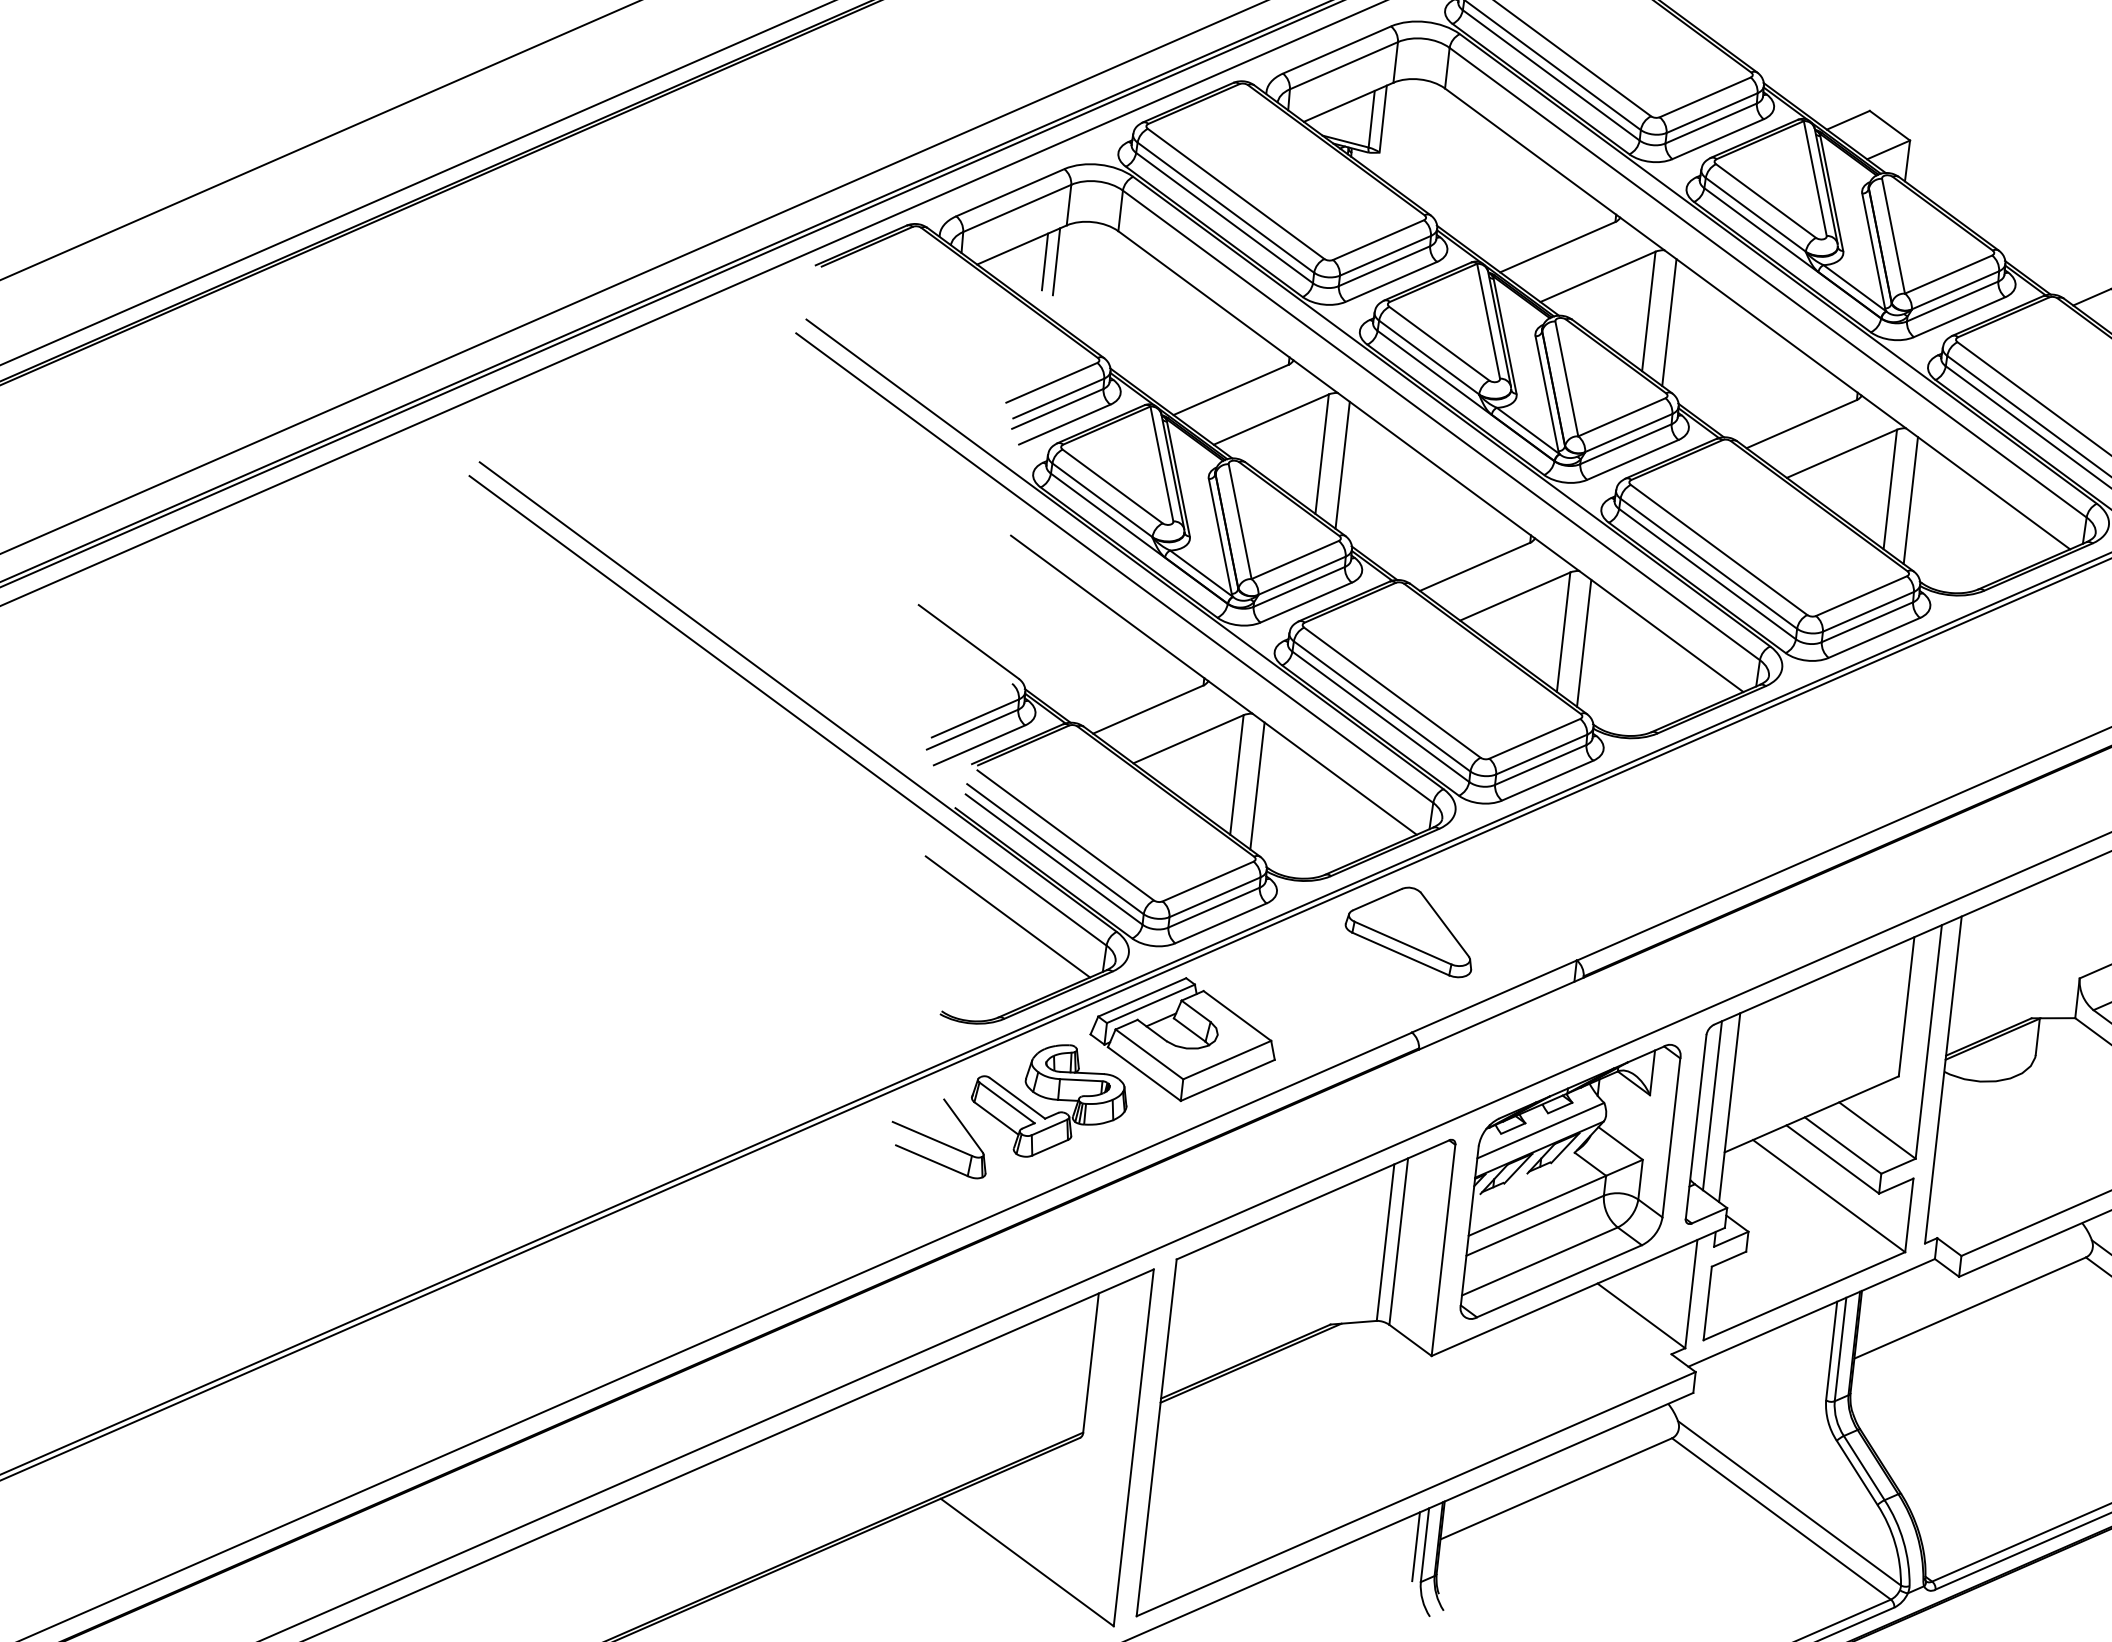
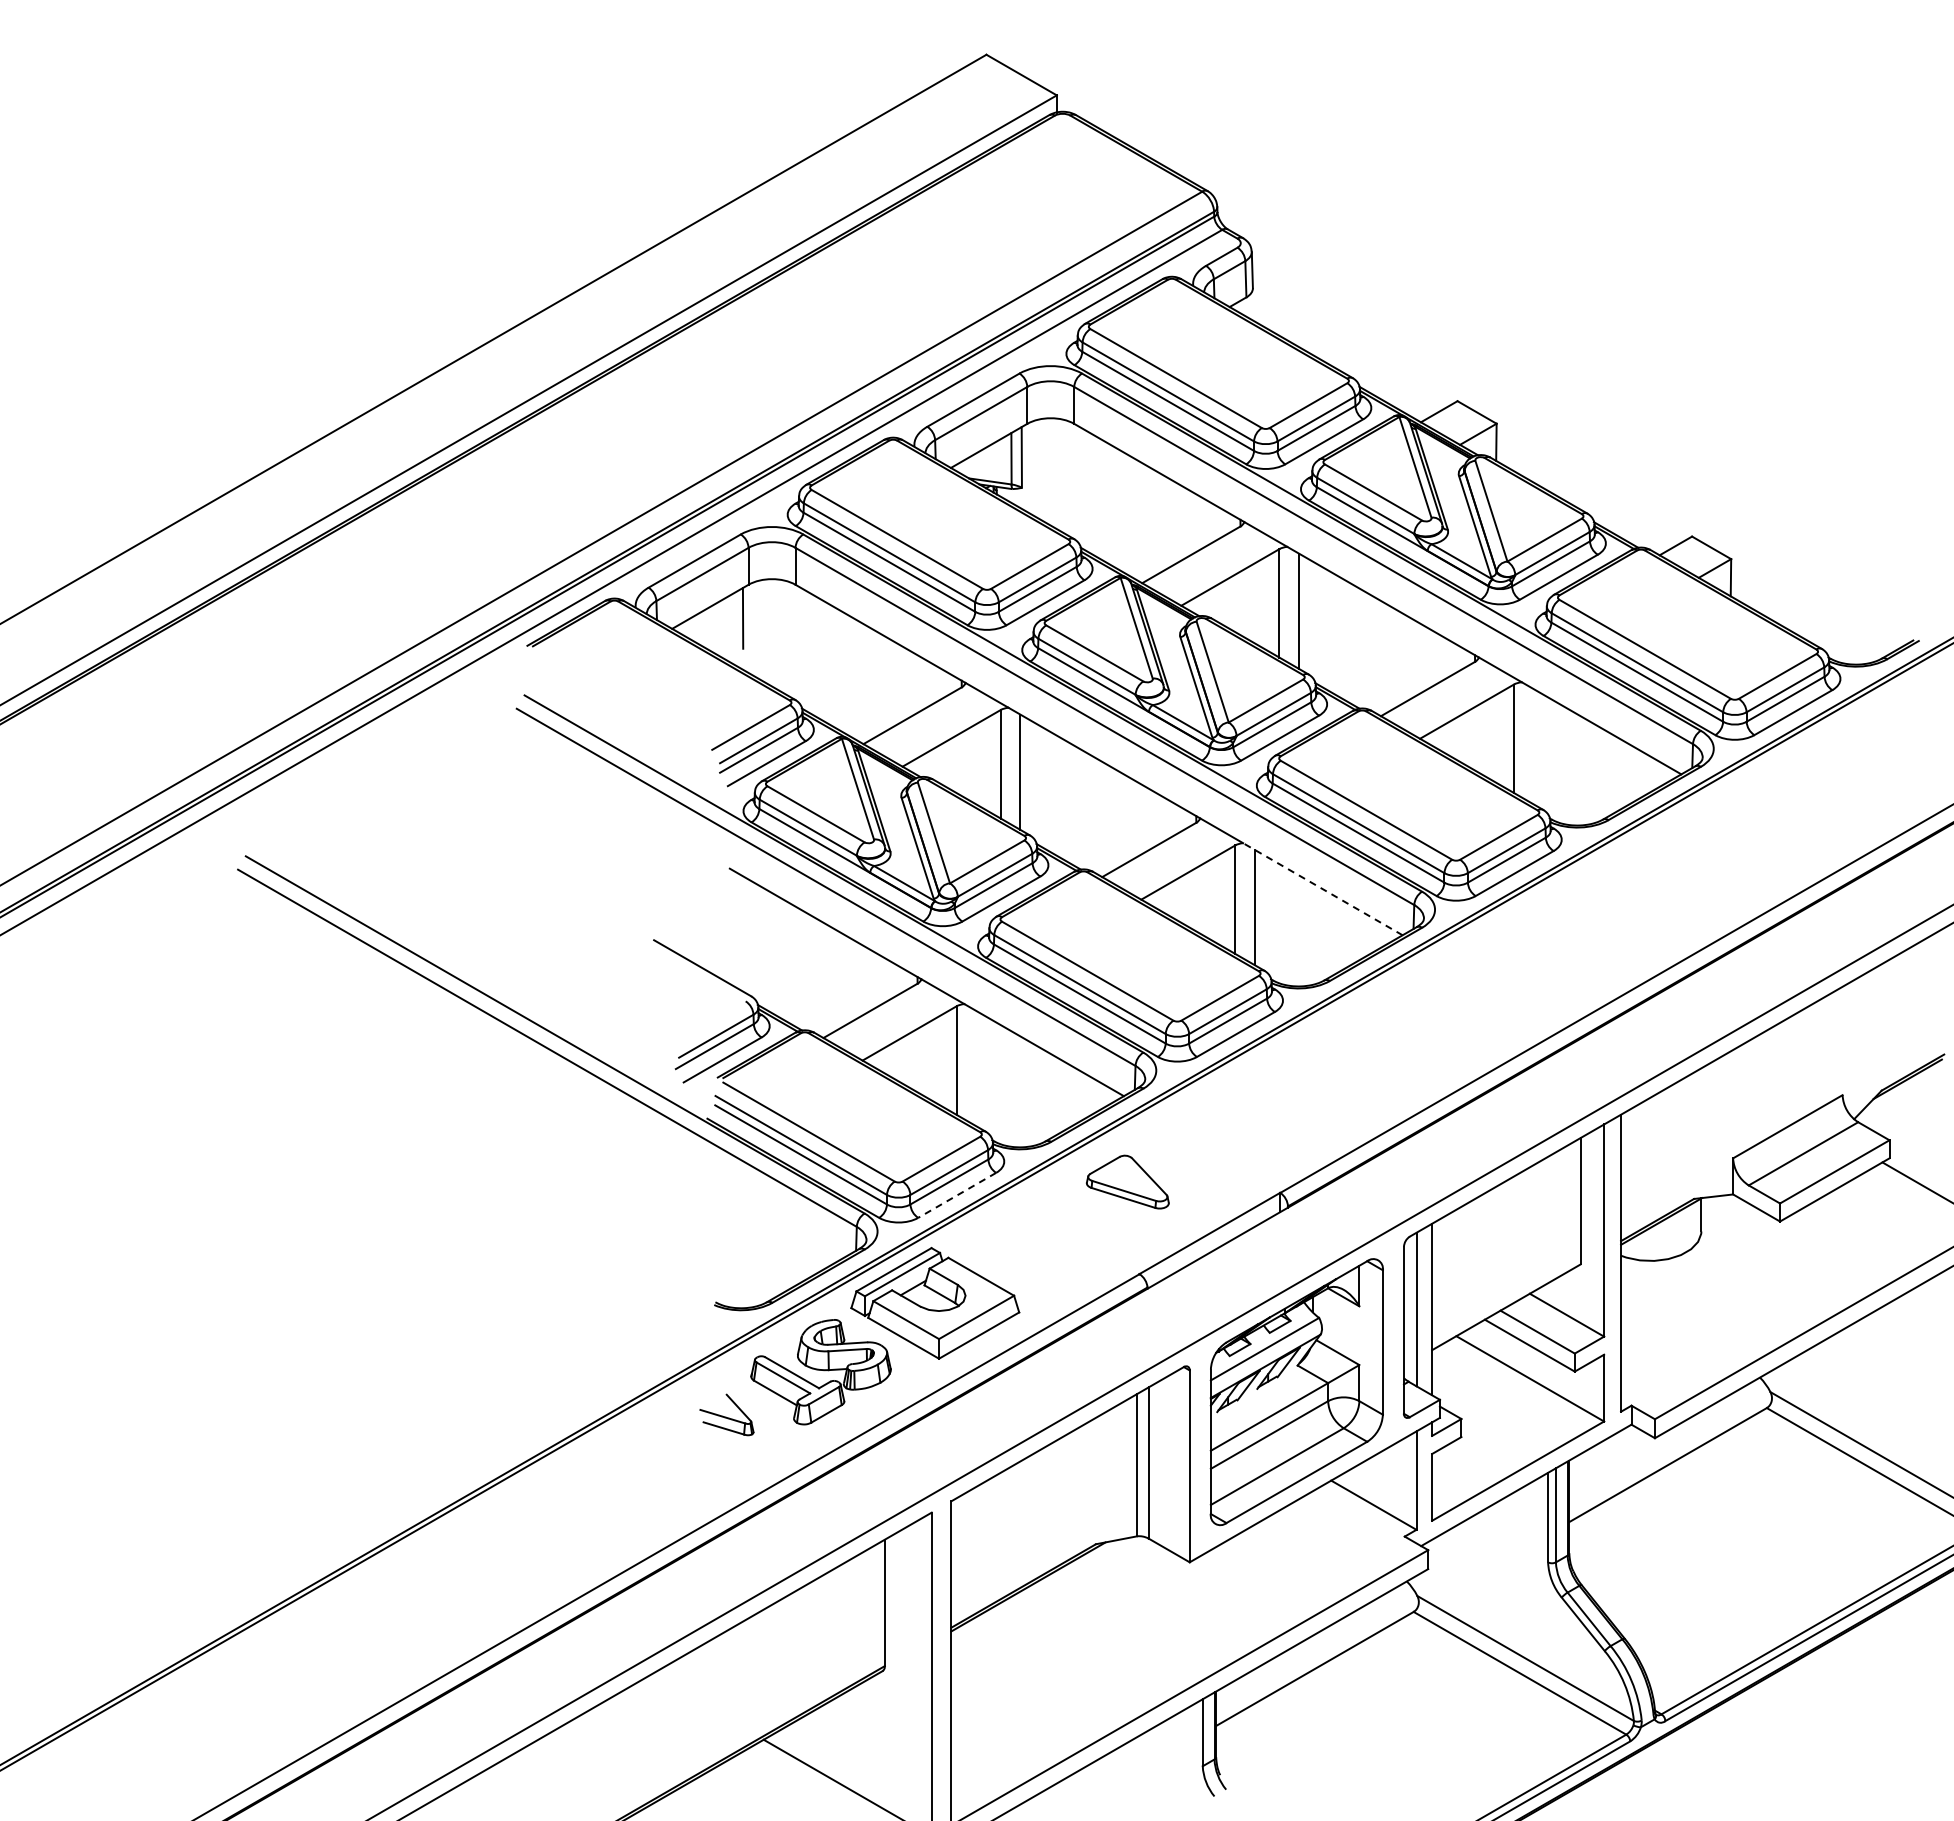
line: (1044, 261) -> (732, 619), removed
line: (1910, 500) -> (1533, 746), removed
line: (1660, 630) -> (1322, 888), solid -> dashed
line: (1257, 786) -> (976, 1068), removed
line: (1008, 916) -> (765, 1210), removed
line: (1221, 923) -> (957, 1195), solid -> dashed
part: (1410, 929) -> (1127, 1181), size x0.7
part: (939, 1136) -> (726, 1414), size x0.6
line: (1415, 1546) -> (1194, 1734), removed

